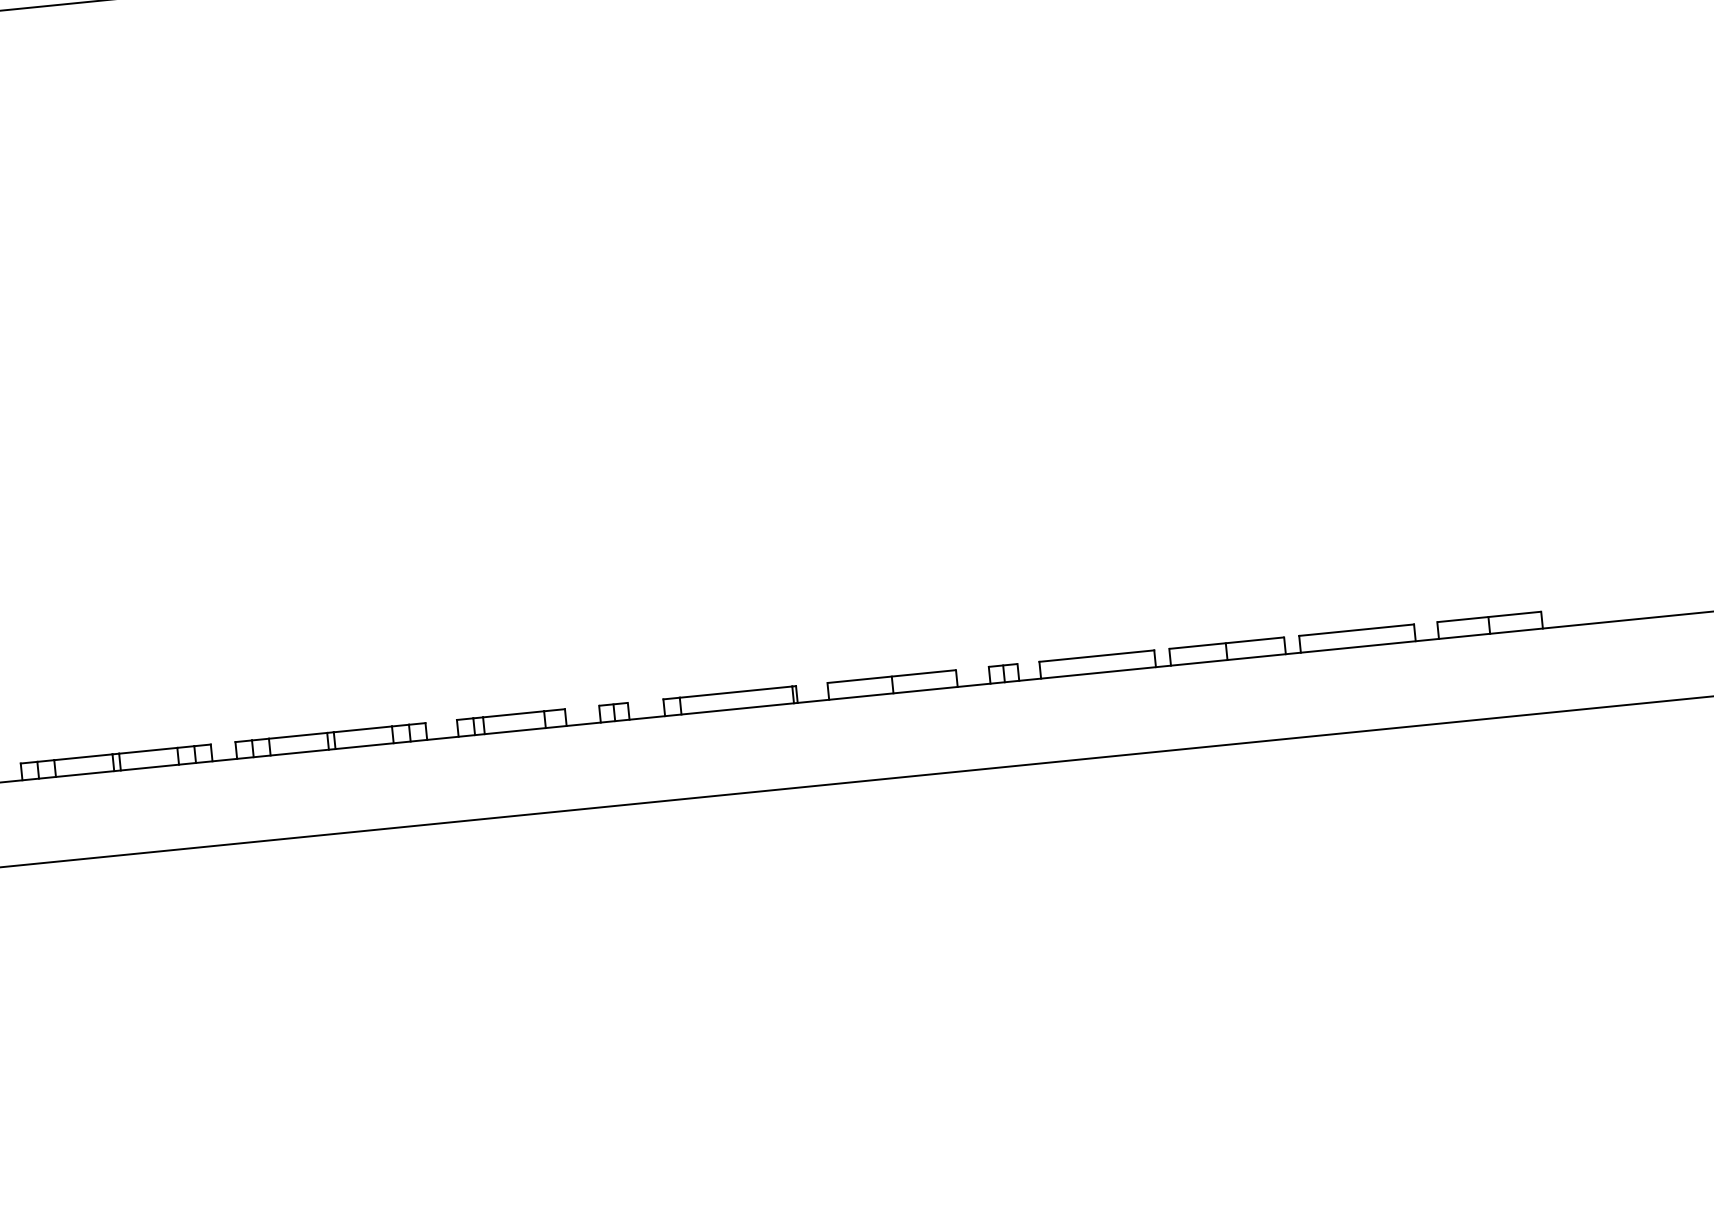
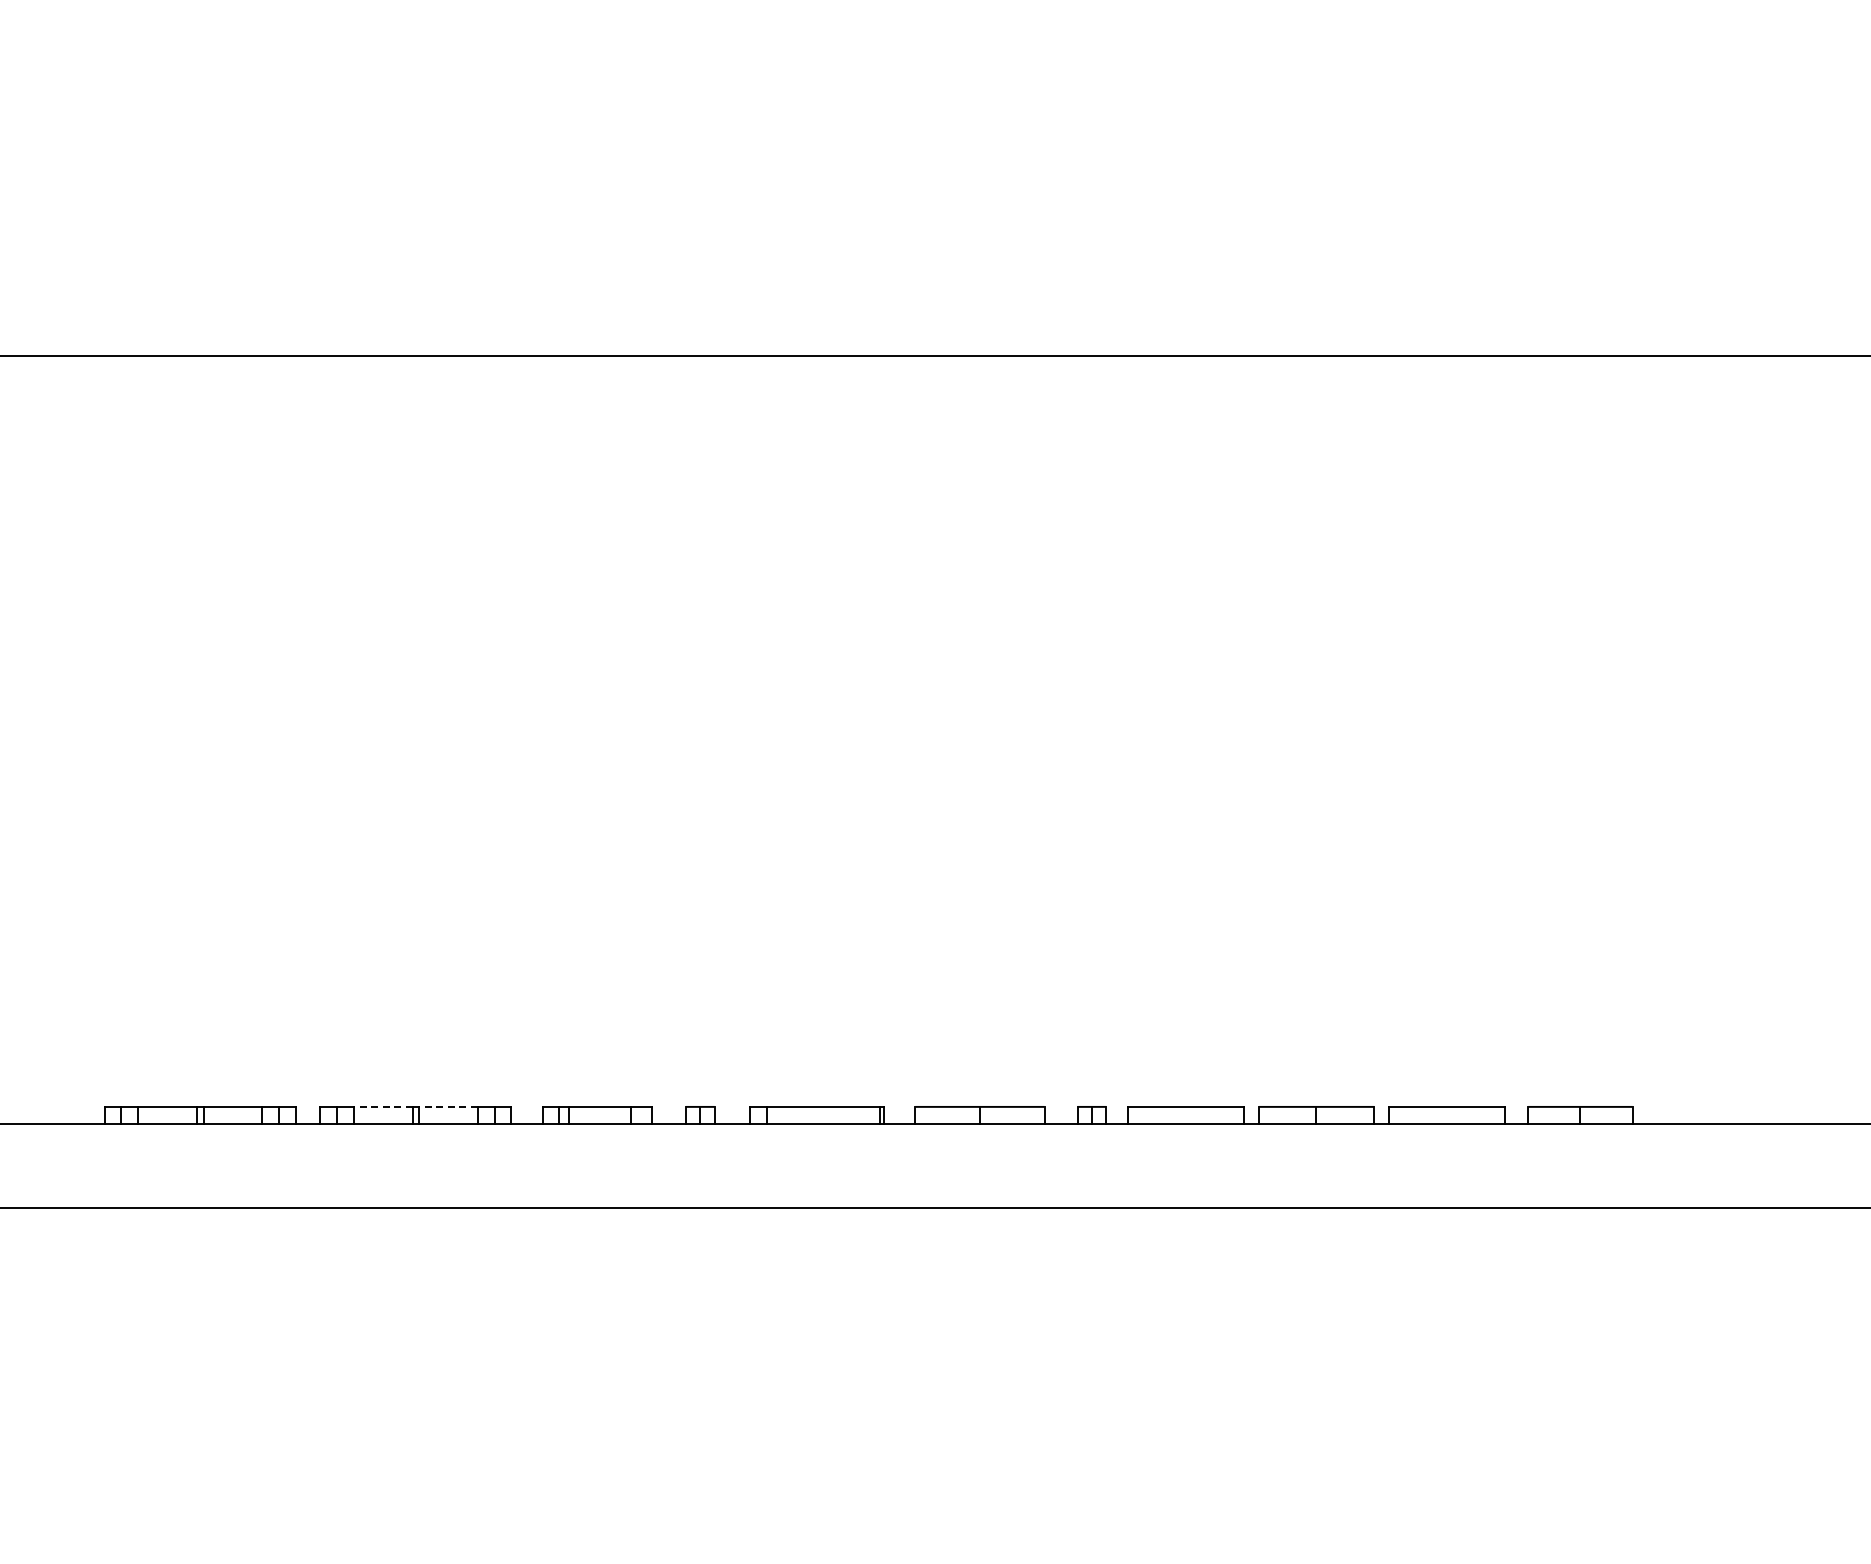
line: (361, 729) -> (447, 1106), solid -> dashed
line: (297, 735) -> (382, 1106), solid -> dashed

